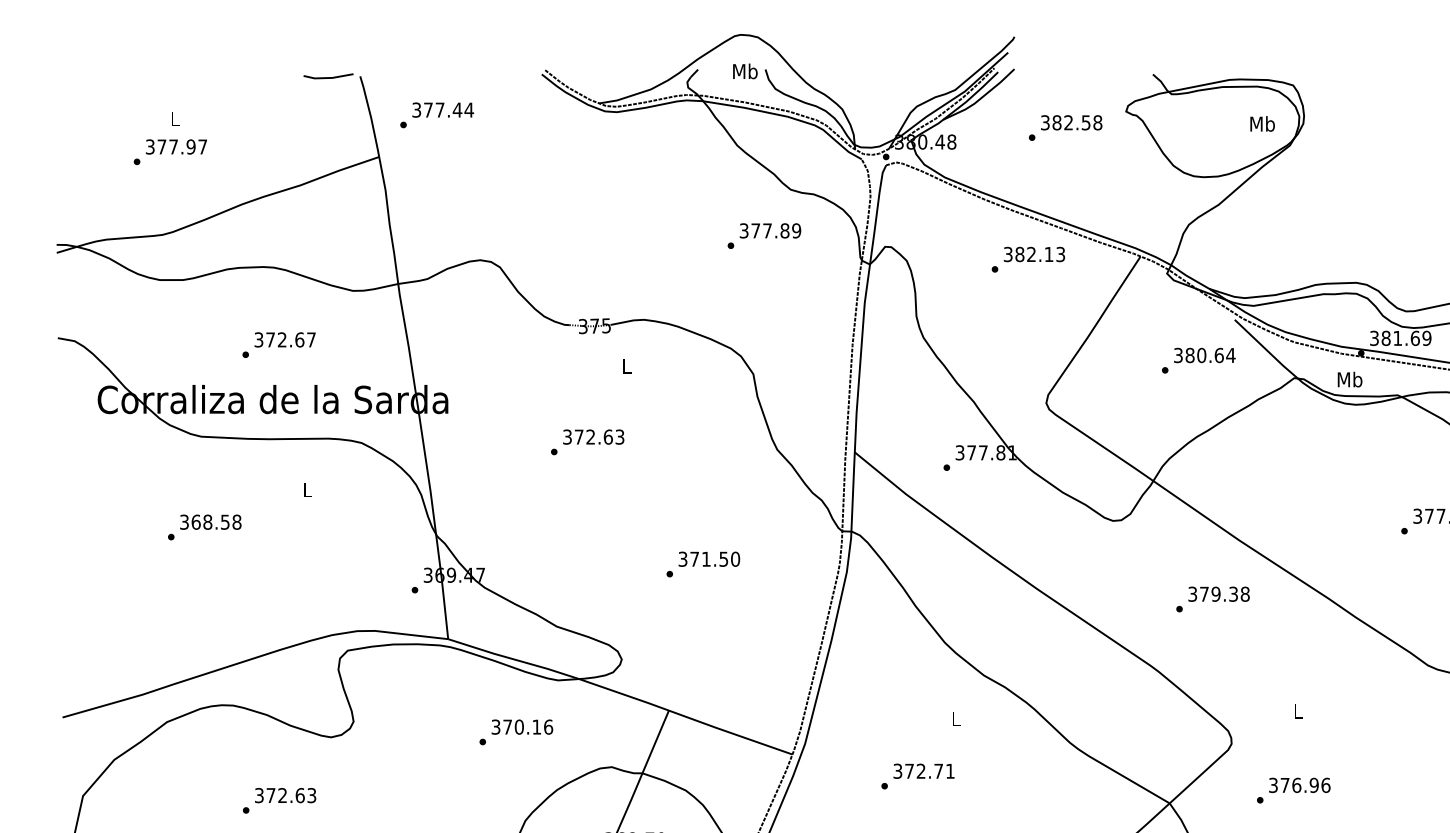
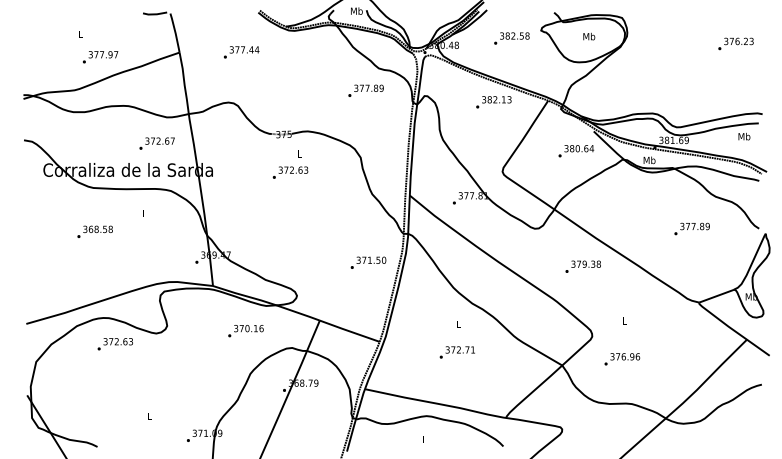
text: (436, 115) -> (241, 52), moved
text: (1263, 123) -> (589, 36), moved
text: (170, 152) -> (100, 57), moved
text: (277, 344) -> (156, 143), moved
text: (587, 441) -> (290, 172), moved
text: (703, 563) -> (368, 262), moved
text: (916, 776) -> (456, 352), moved
text: (277, 801) -> (114, 344), moved

